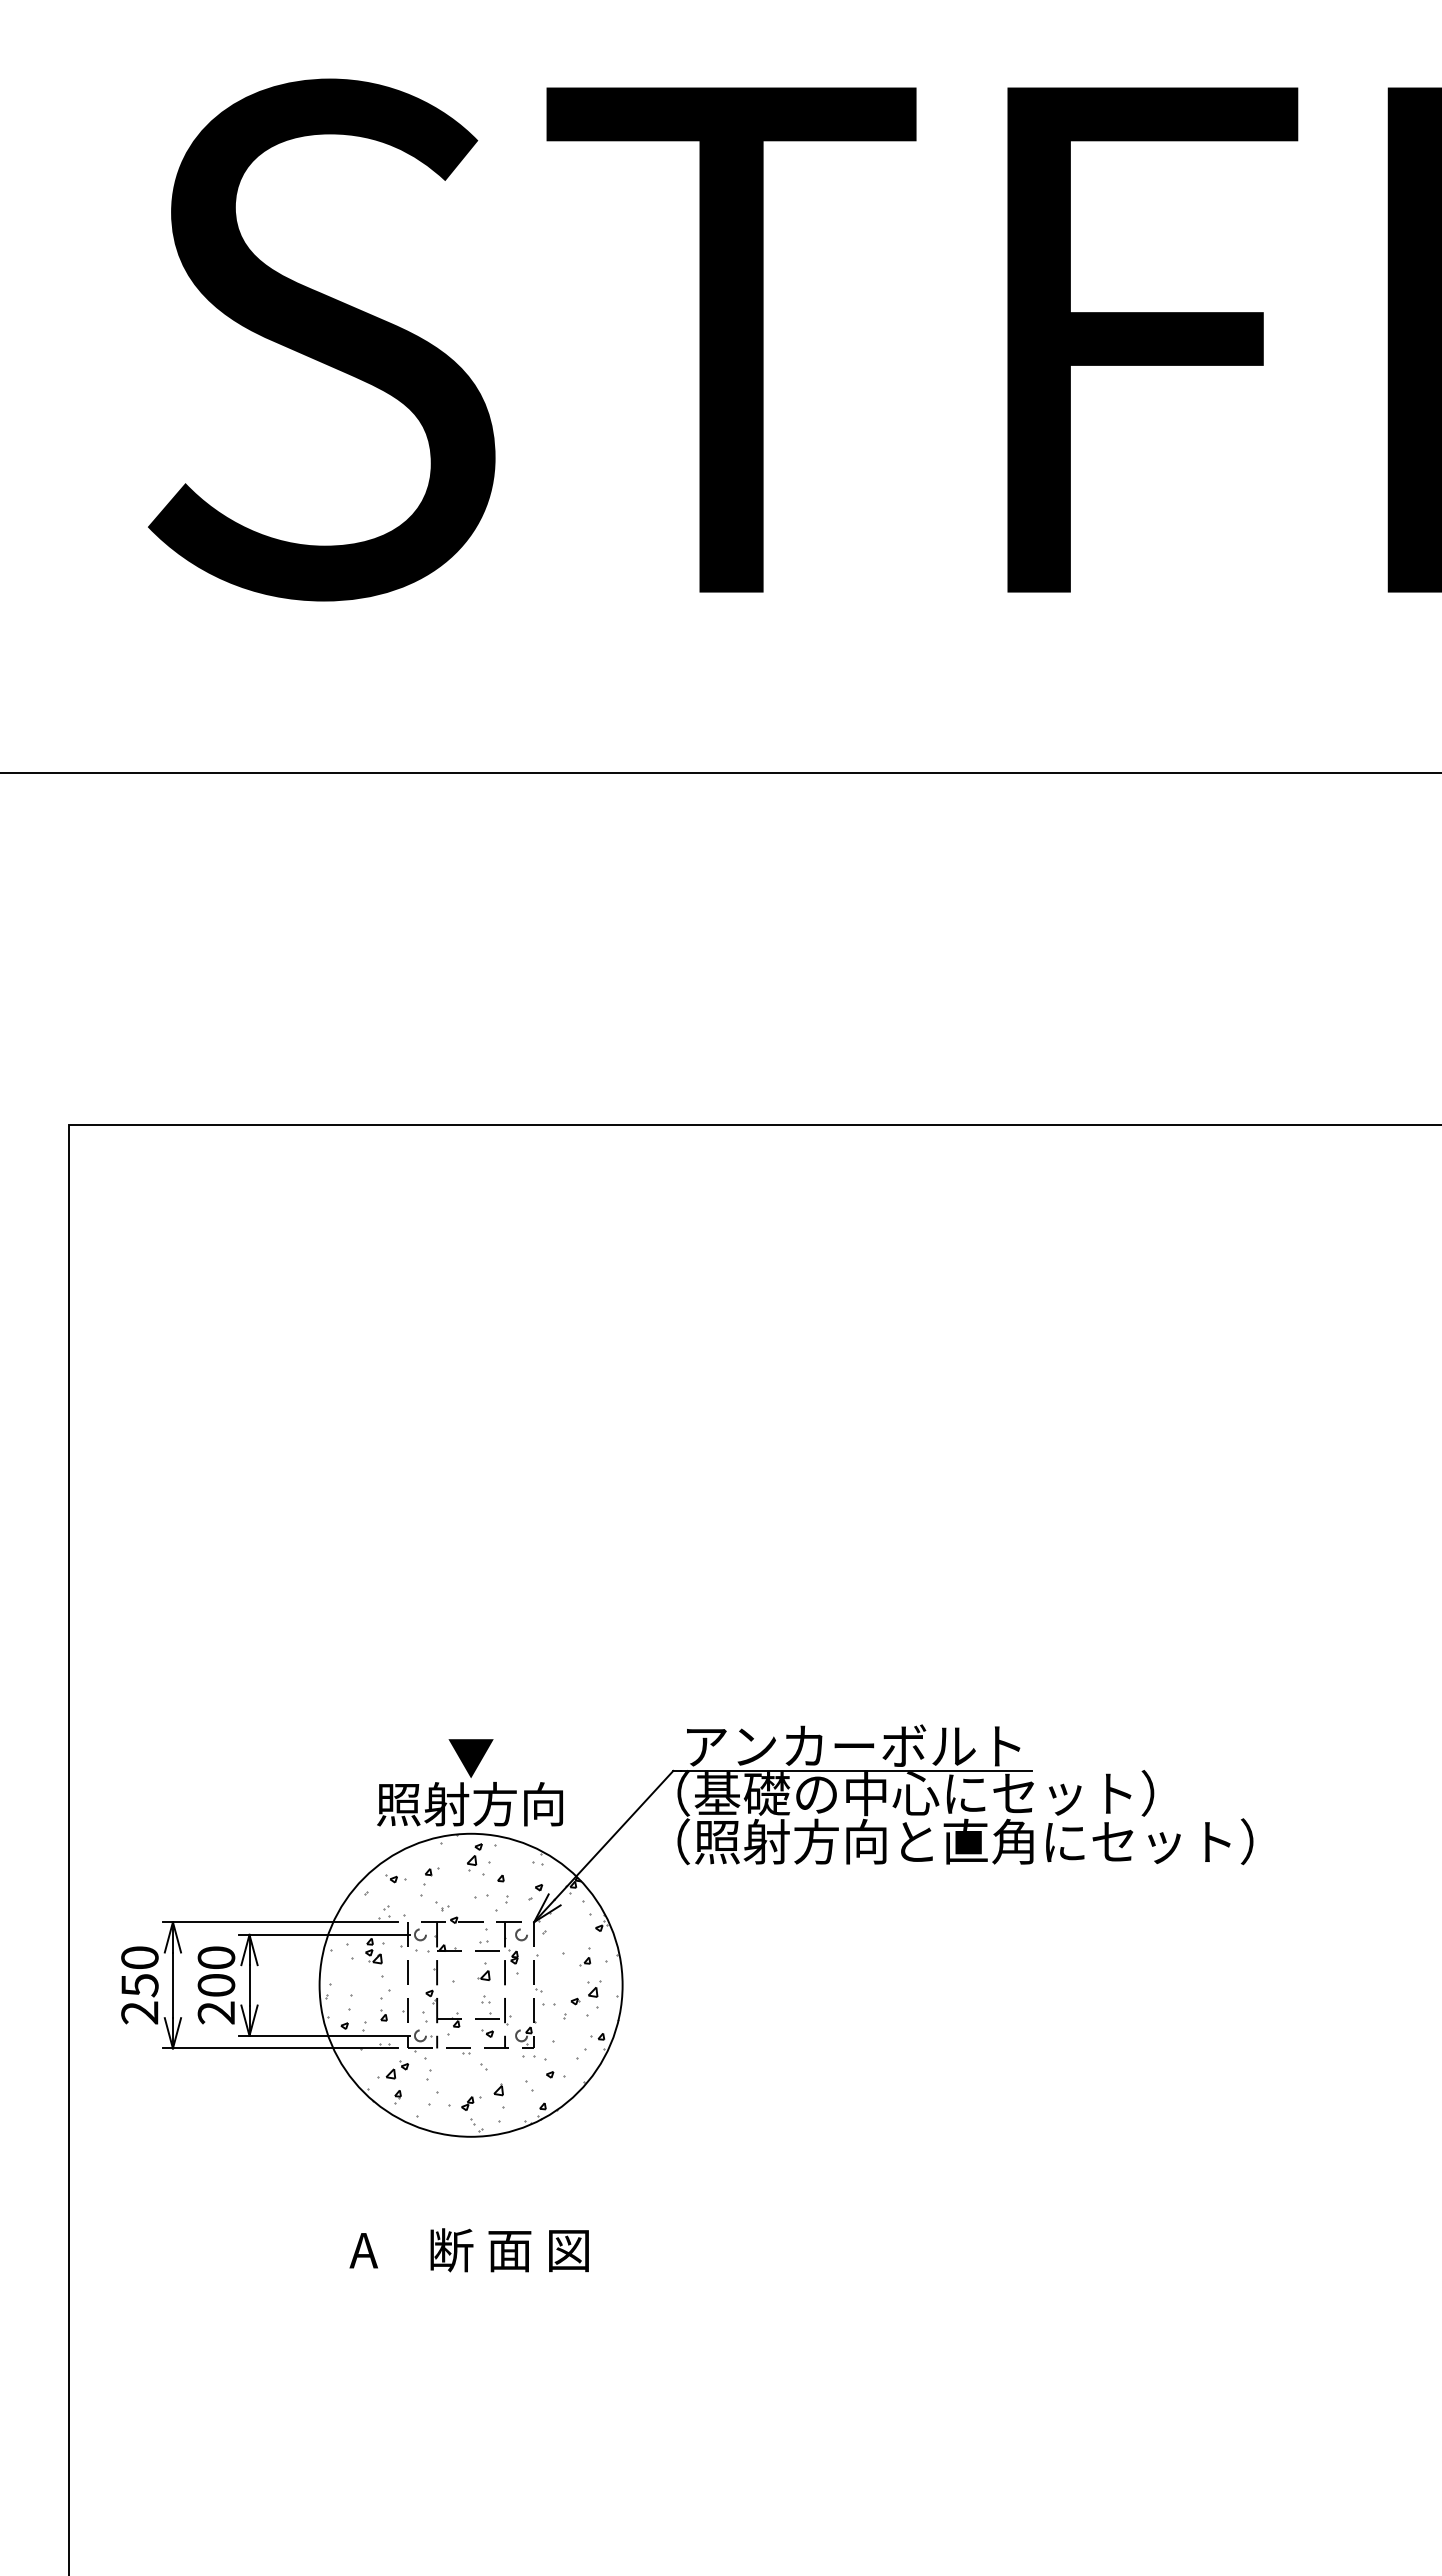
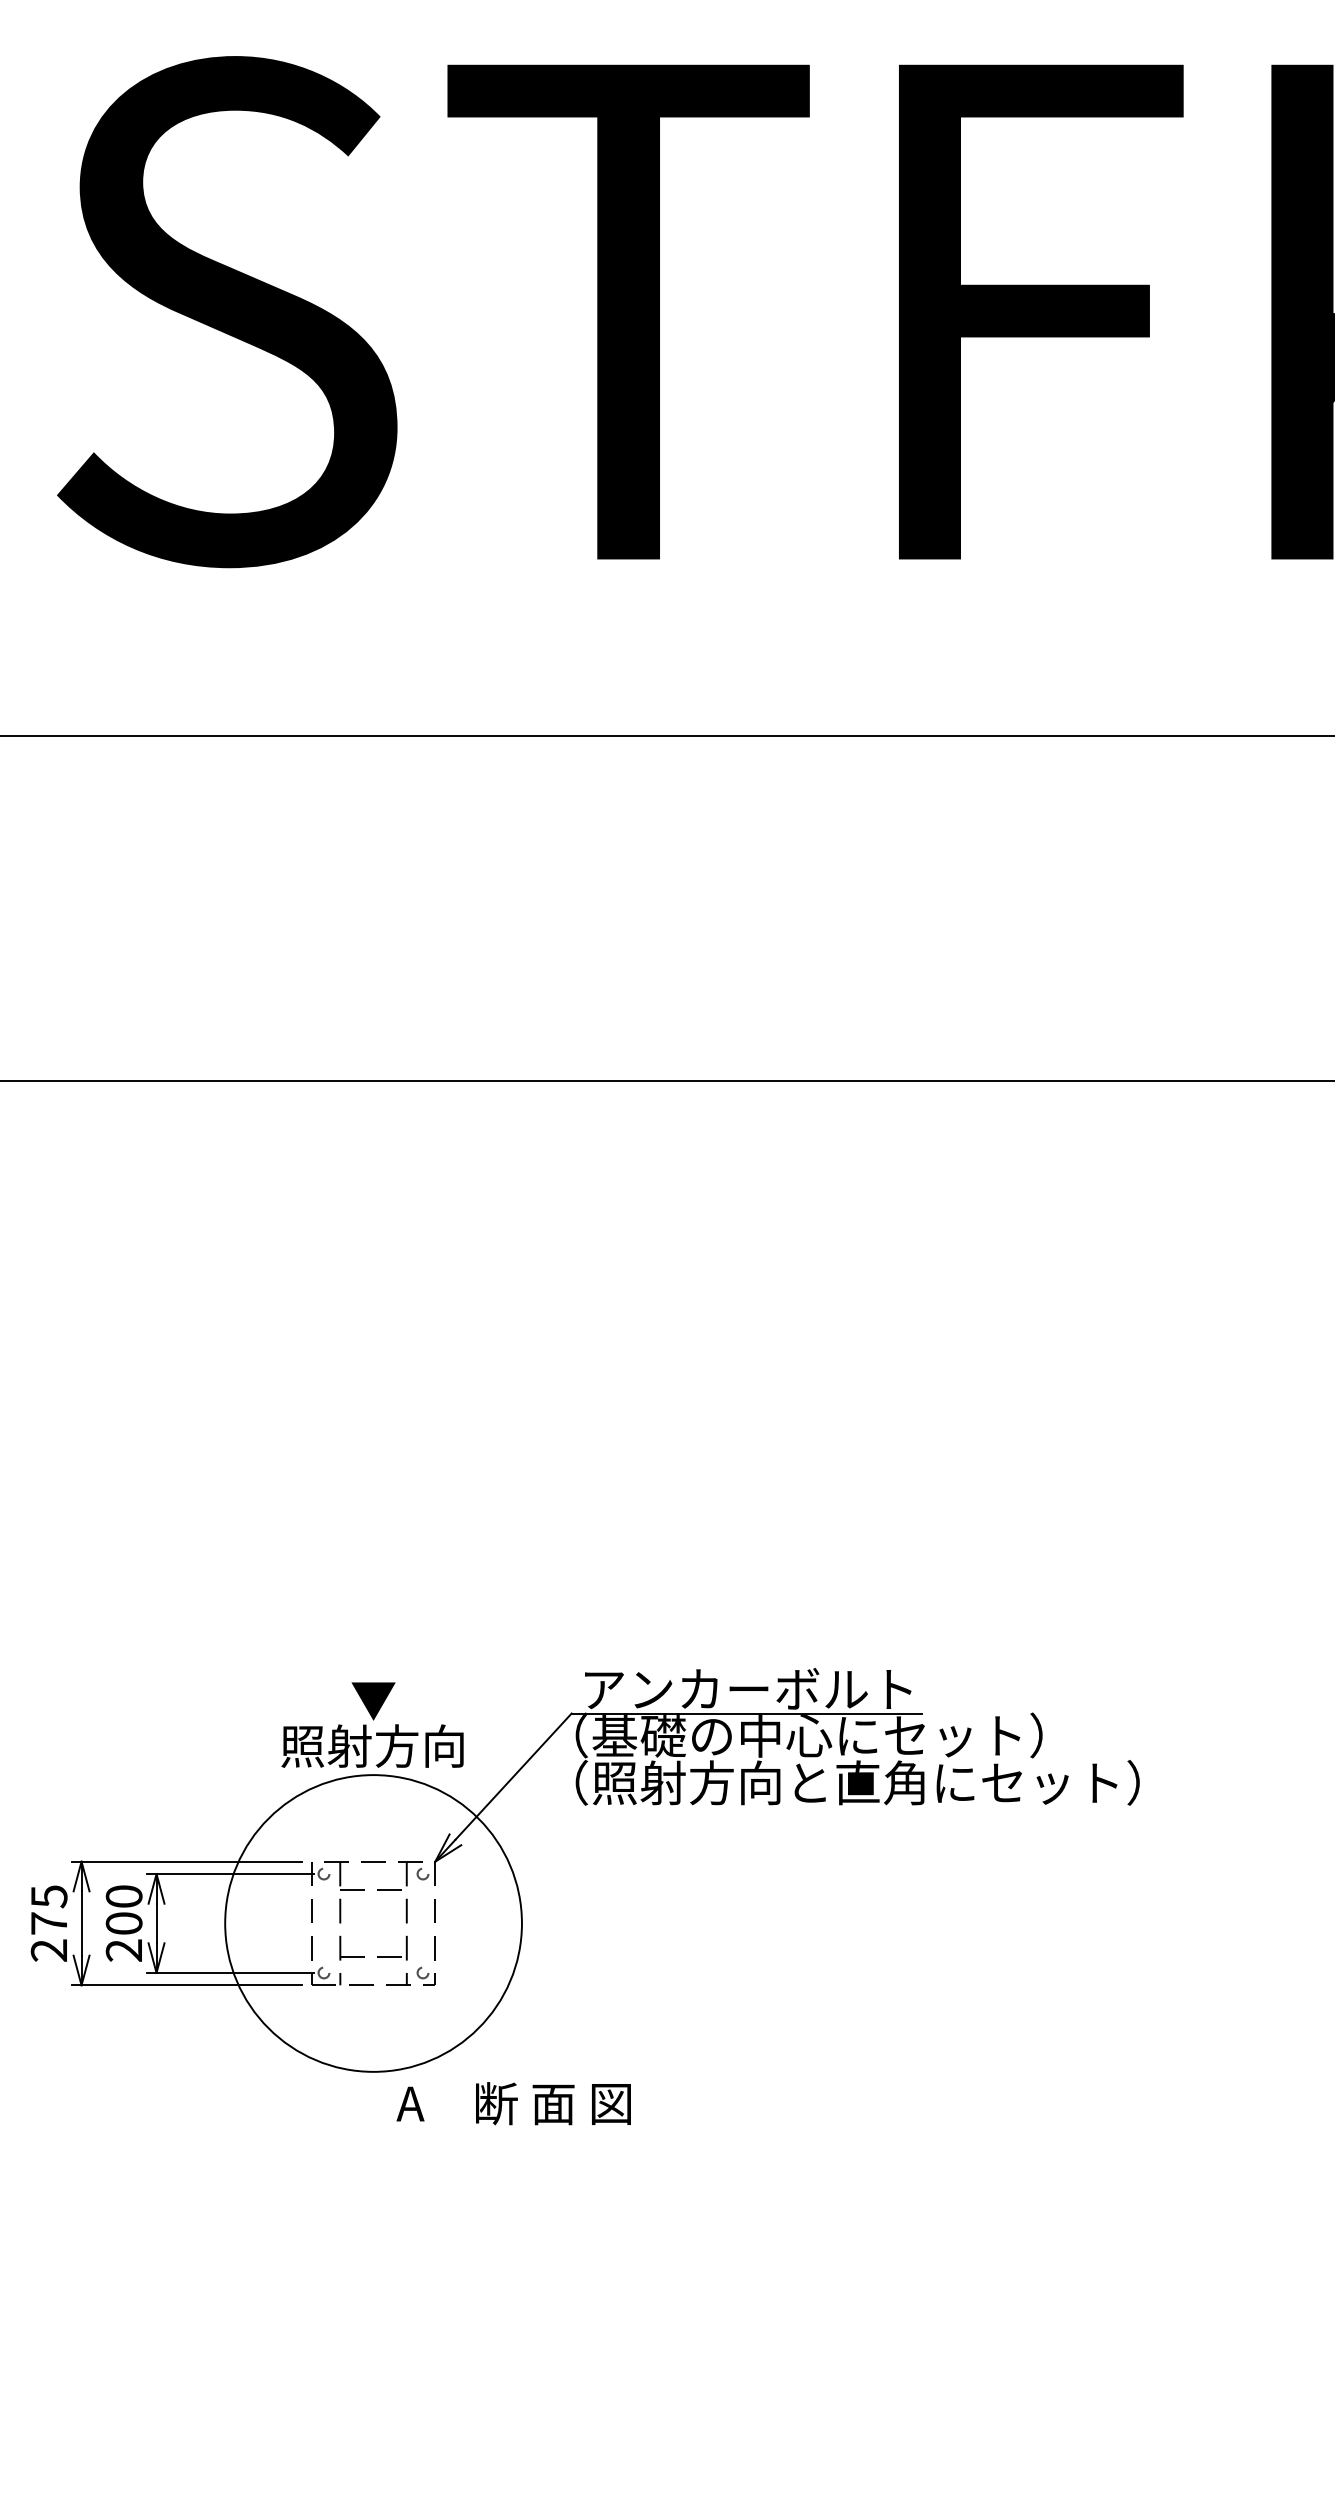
text: (139, 1971) -> (48, 1909), 250 -> 275
hatch: (471, 1982) -> (373, 1920), removed
text: (468, 2250) -> (513, 2103), moved

